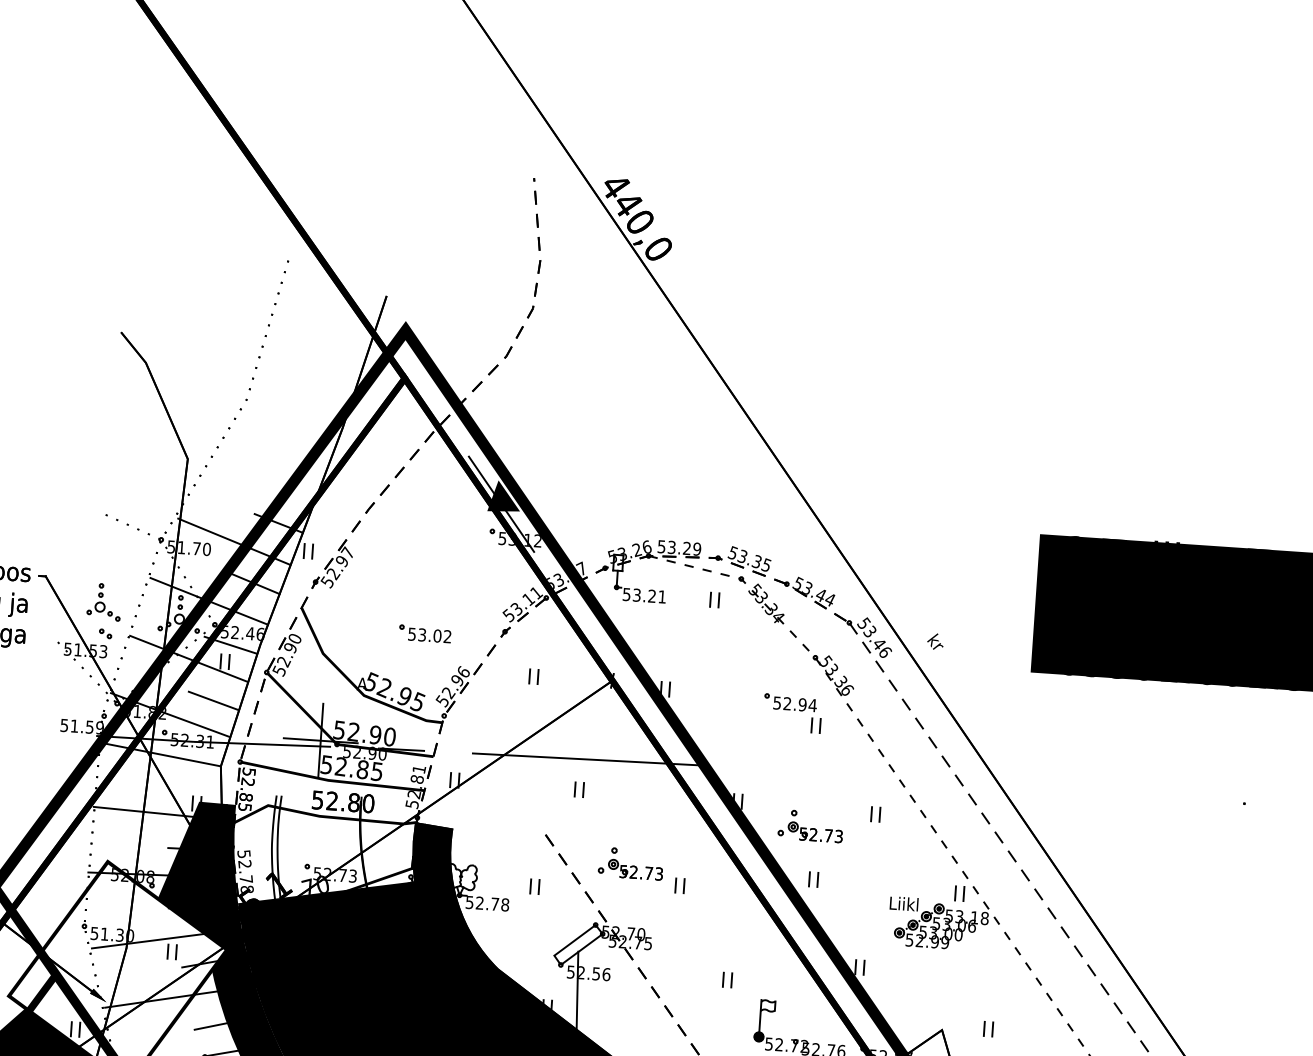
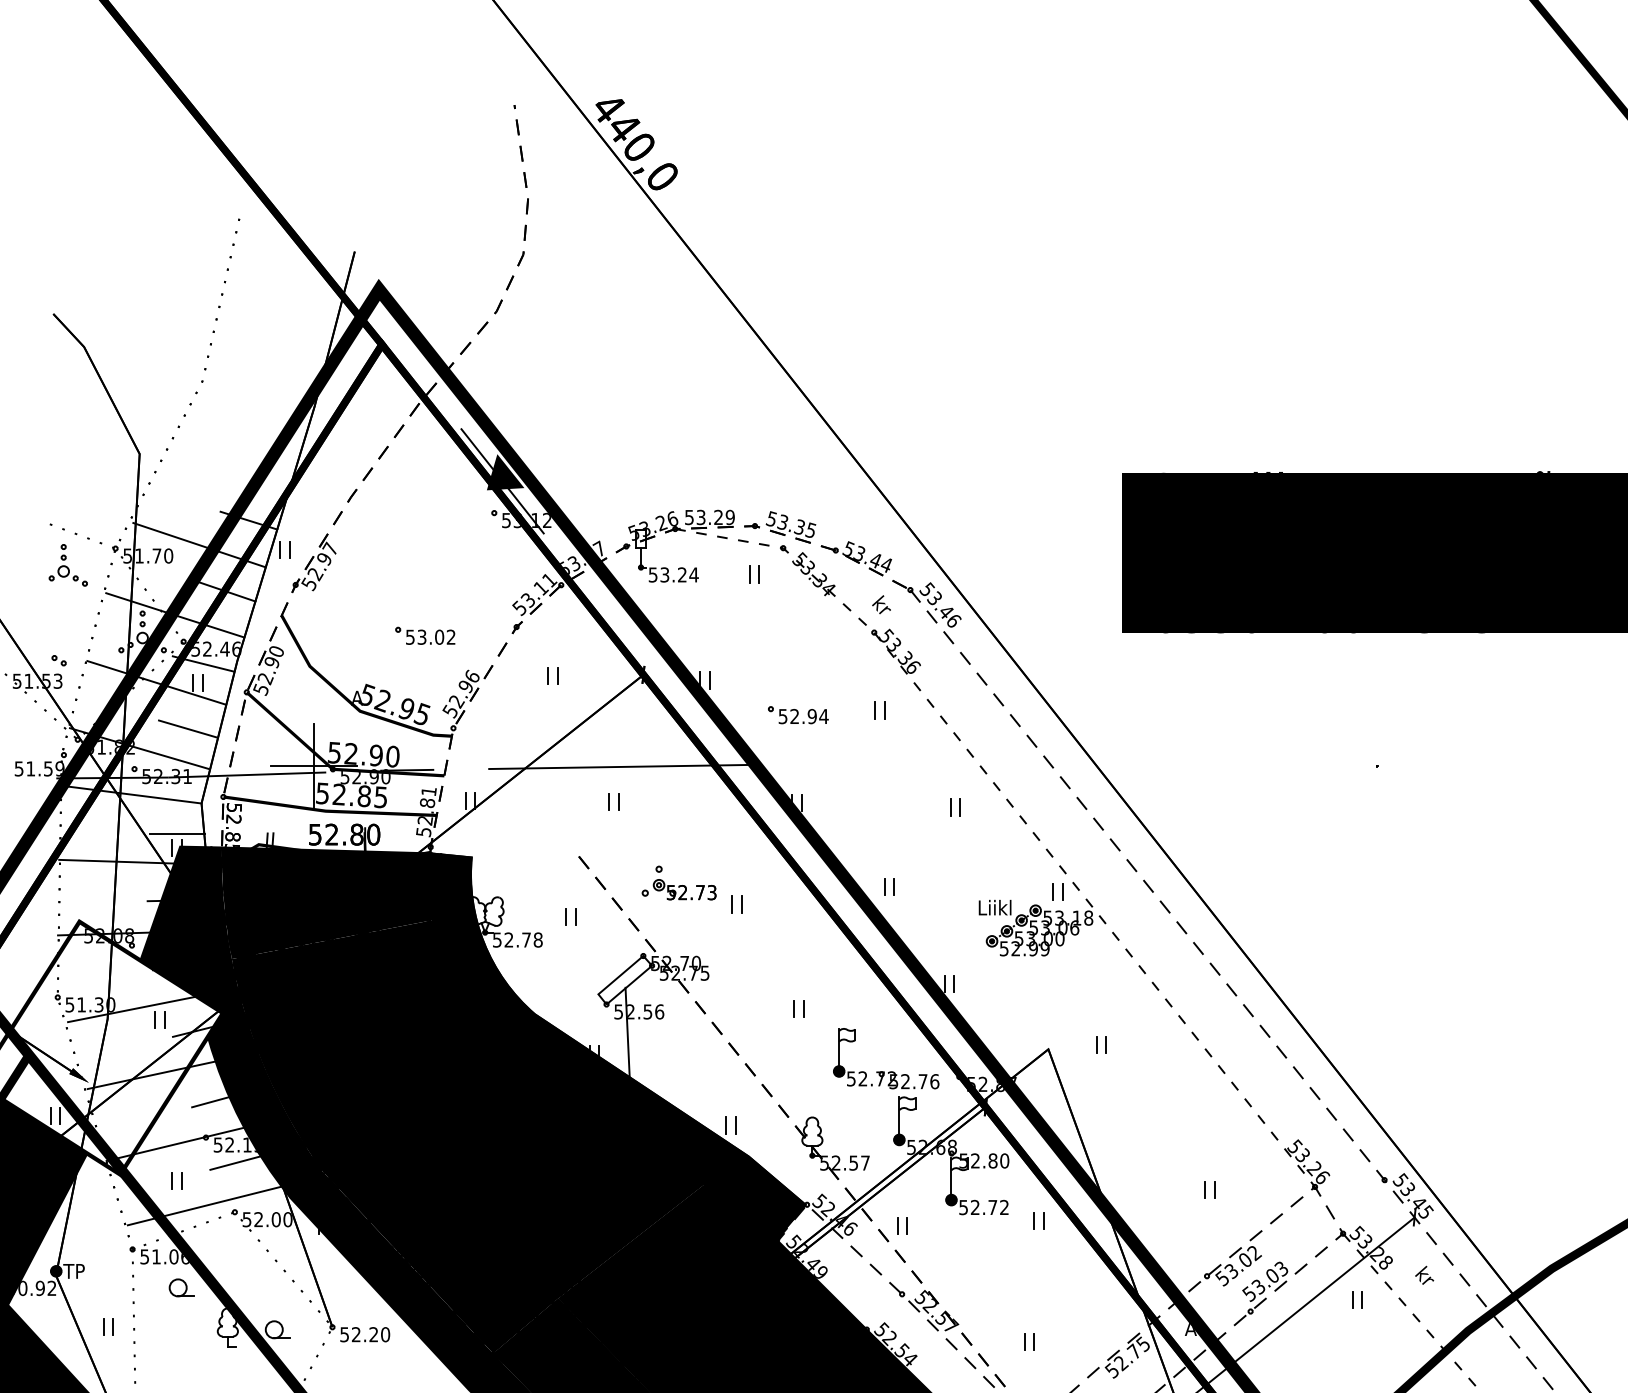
text: (661, 596) -> (693, 574), 53.21 -> 53.24
part: (103, 602) -> (67, 565), moved
text: (935, 641) -> (881, 604), moved
part: (790, 703) -> (798, 715), moved
line: (198, 791) -> (177, 833), added
part: (810, 825) -> (881, 825), removed
fill: (324, 859) -> (327, 902), added

